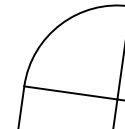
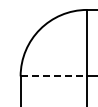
line: (71, 93) -> (54, 76), solid -> dashed

